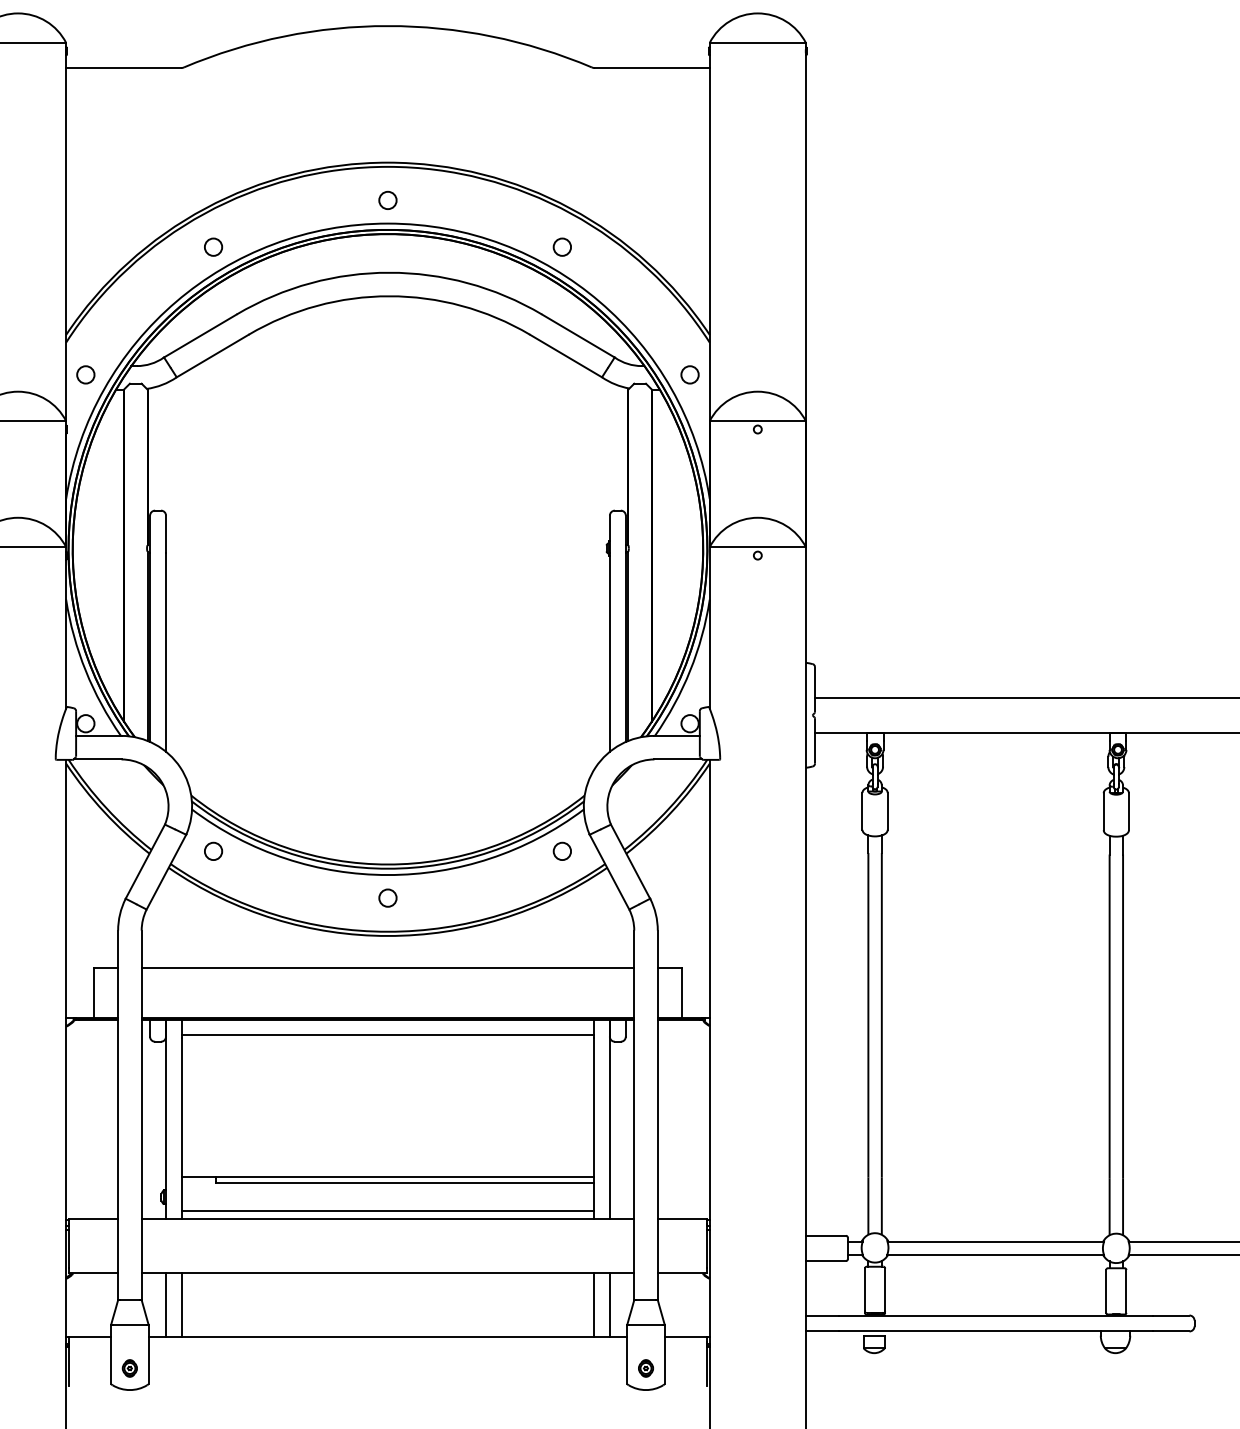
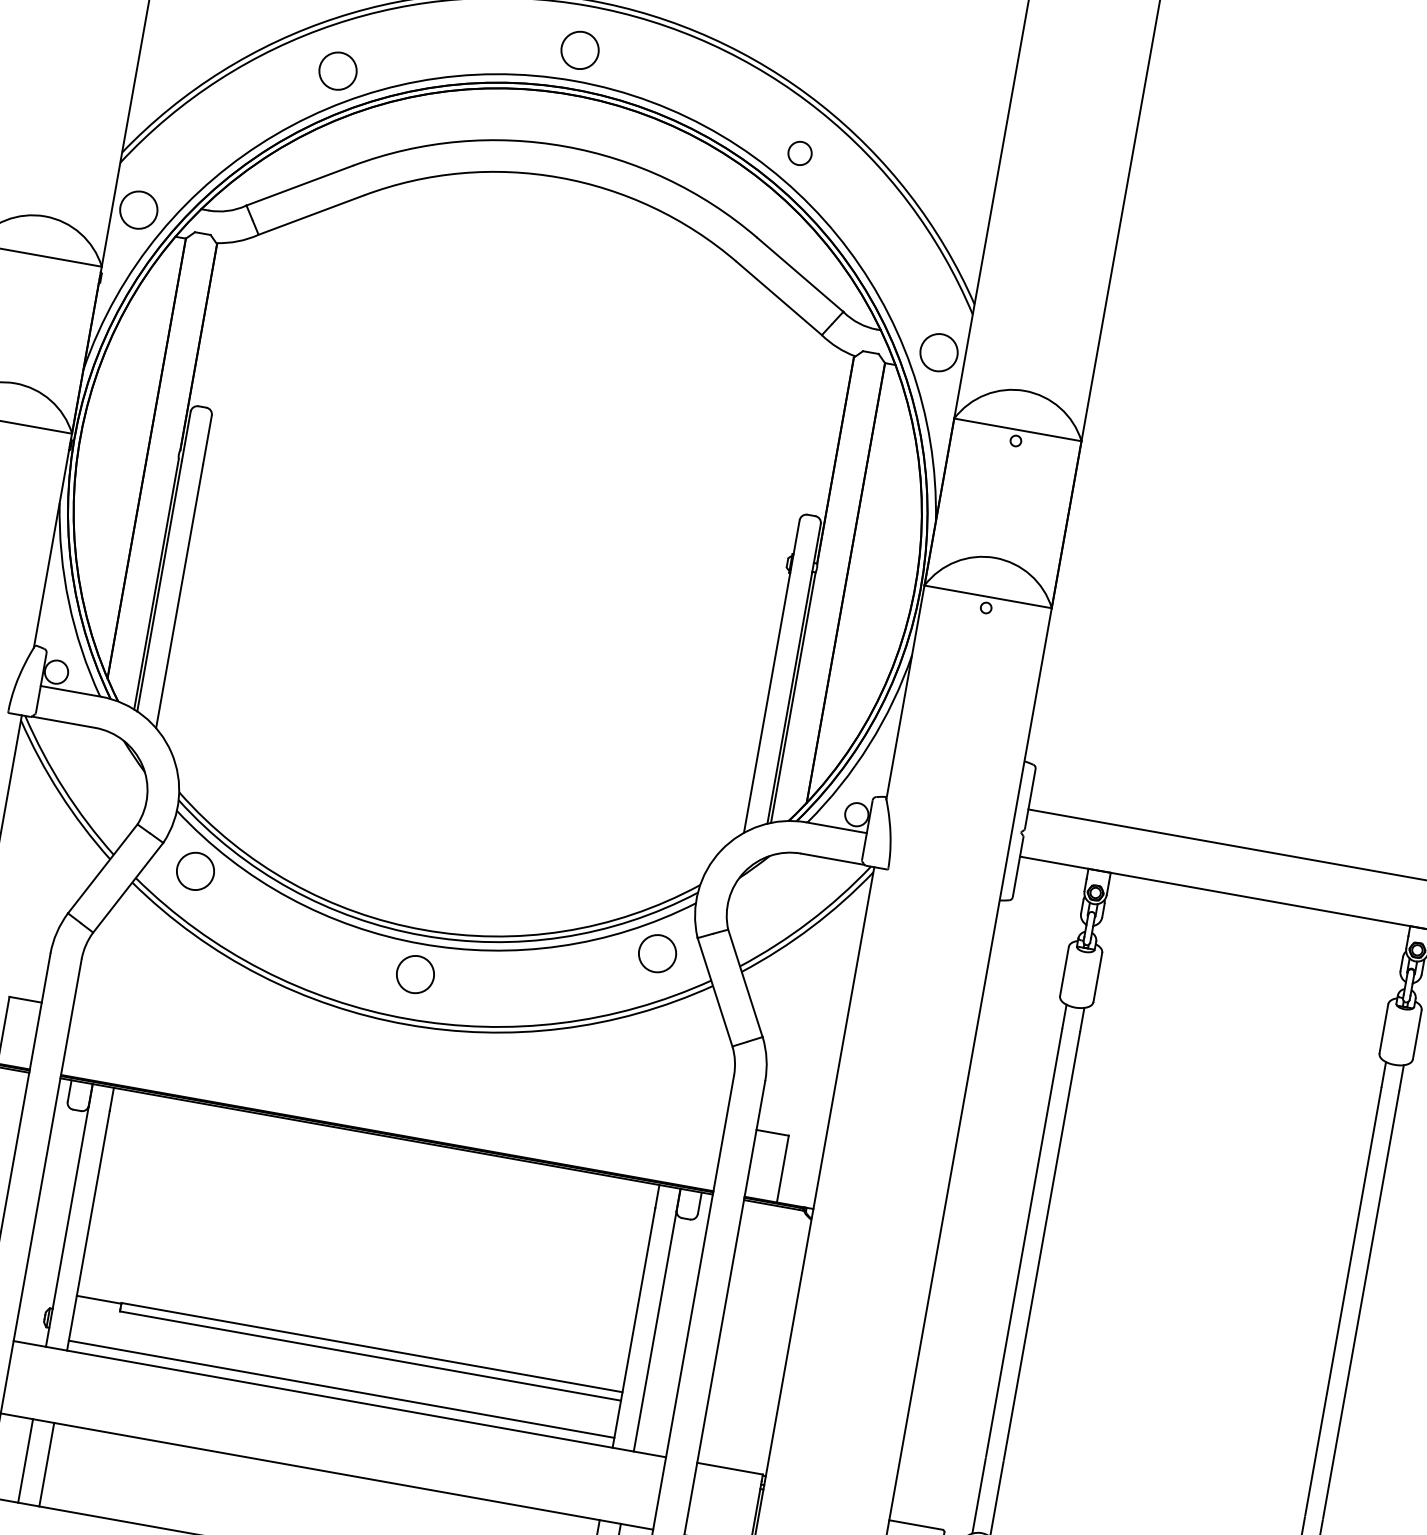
circle: (387, 200) -> (579, 50), size x1.6
circle: (213, 246) -> (338, 70), size x1.6
circle: (85, 374) -> (138, 209), size x1.6
circle: (689, 374) -> (938, 352), size x1.6
circle: (213, 851) -> (195, 871), size x1.6
circle: (562, 851) -> (657, 953), size x1.6
circle: (387, 897) -> (415, 973), size x1.6
line: (387, 967) -> (398, 1066), removed
line: (387, 1034) -> (382, 1154), removed

